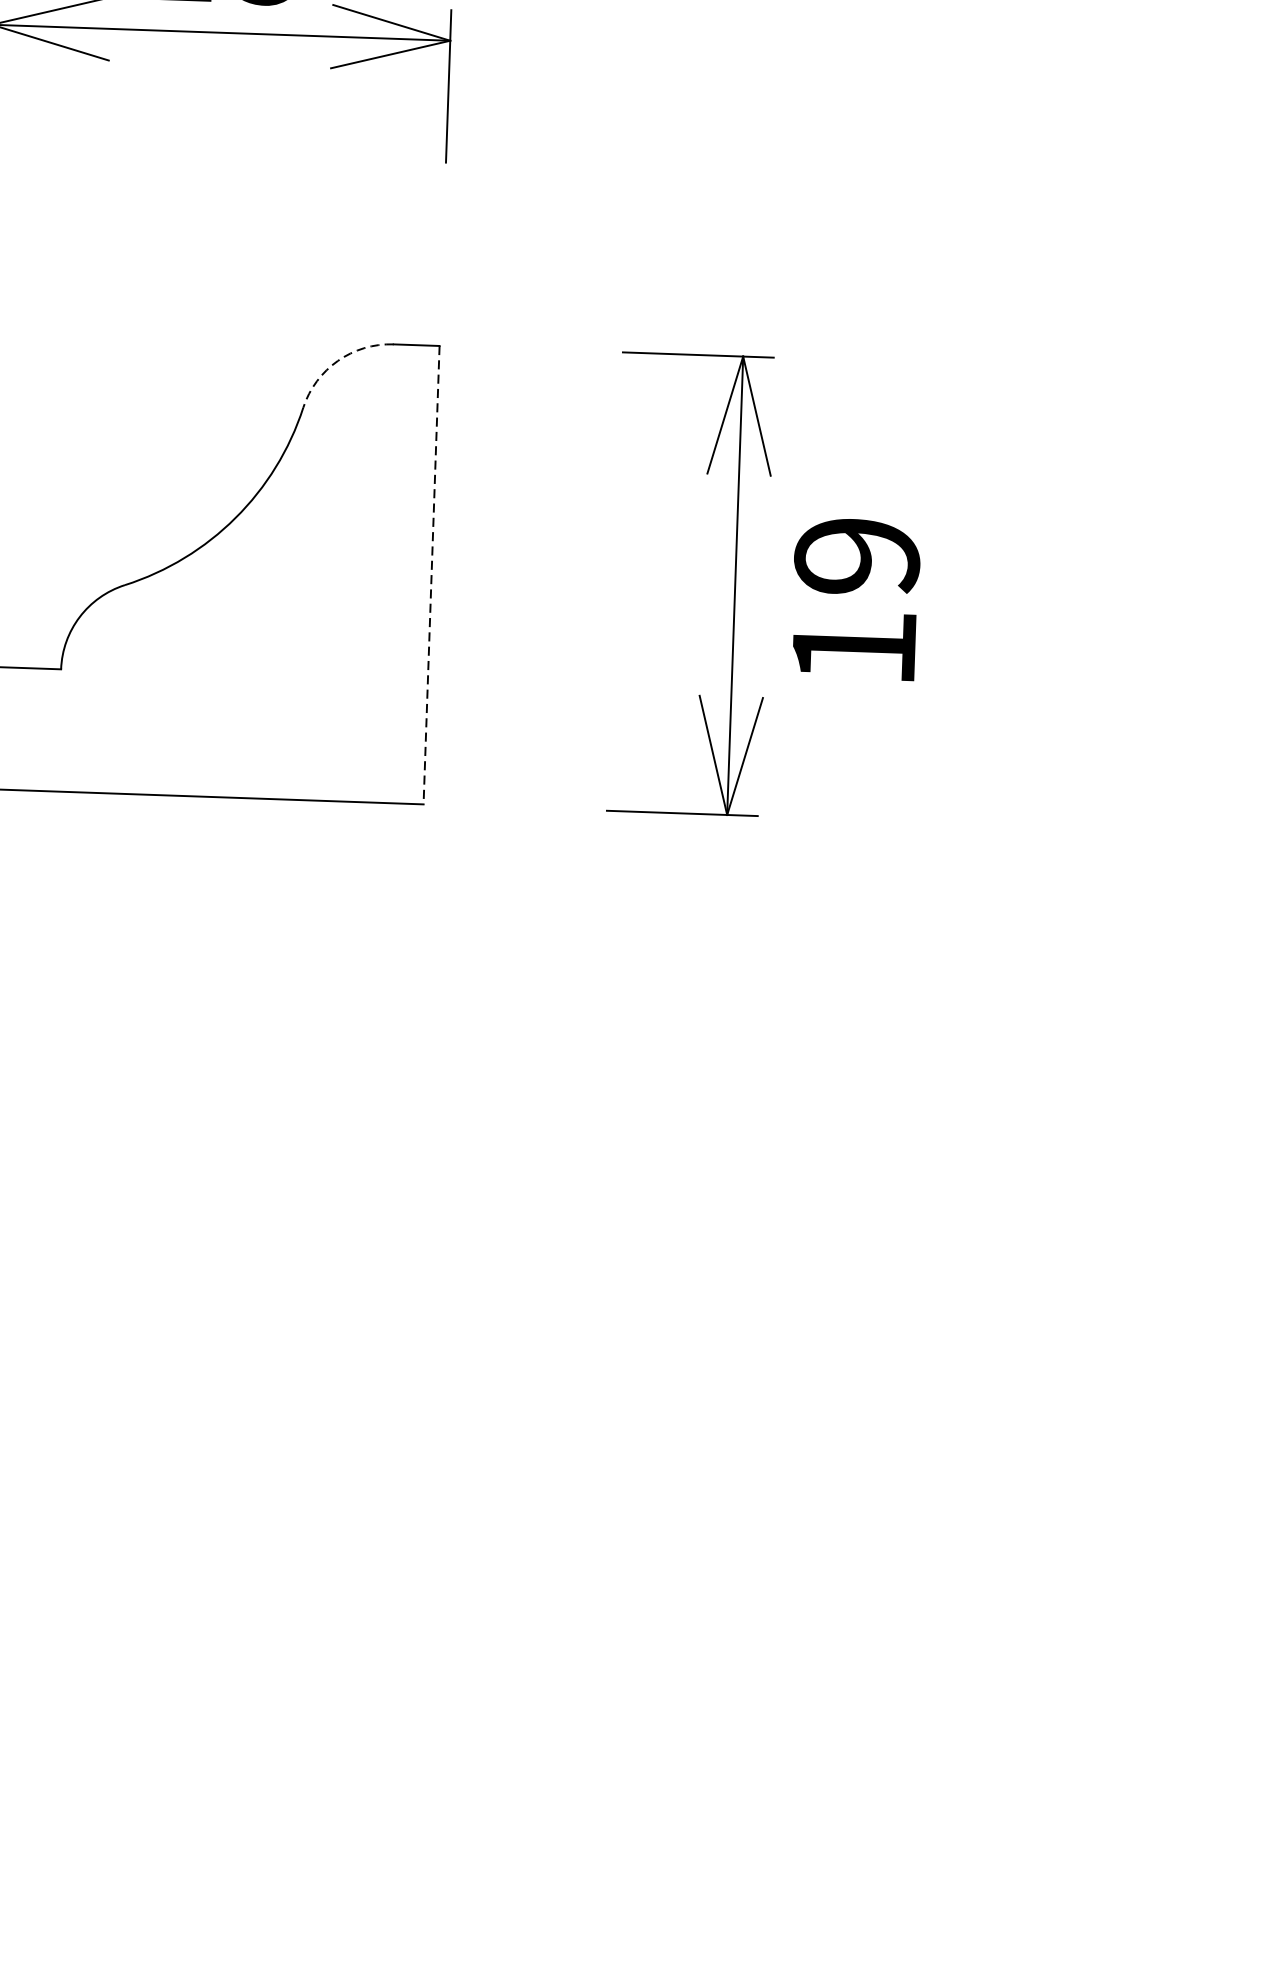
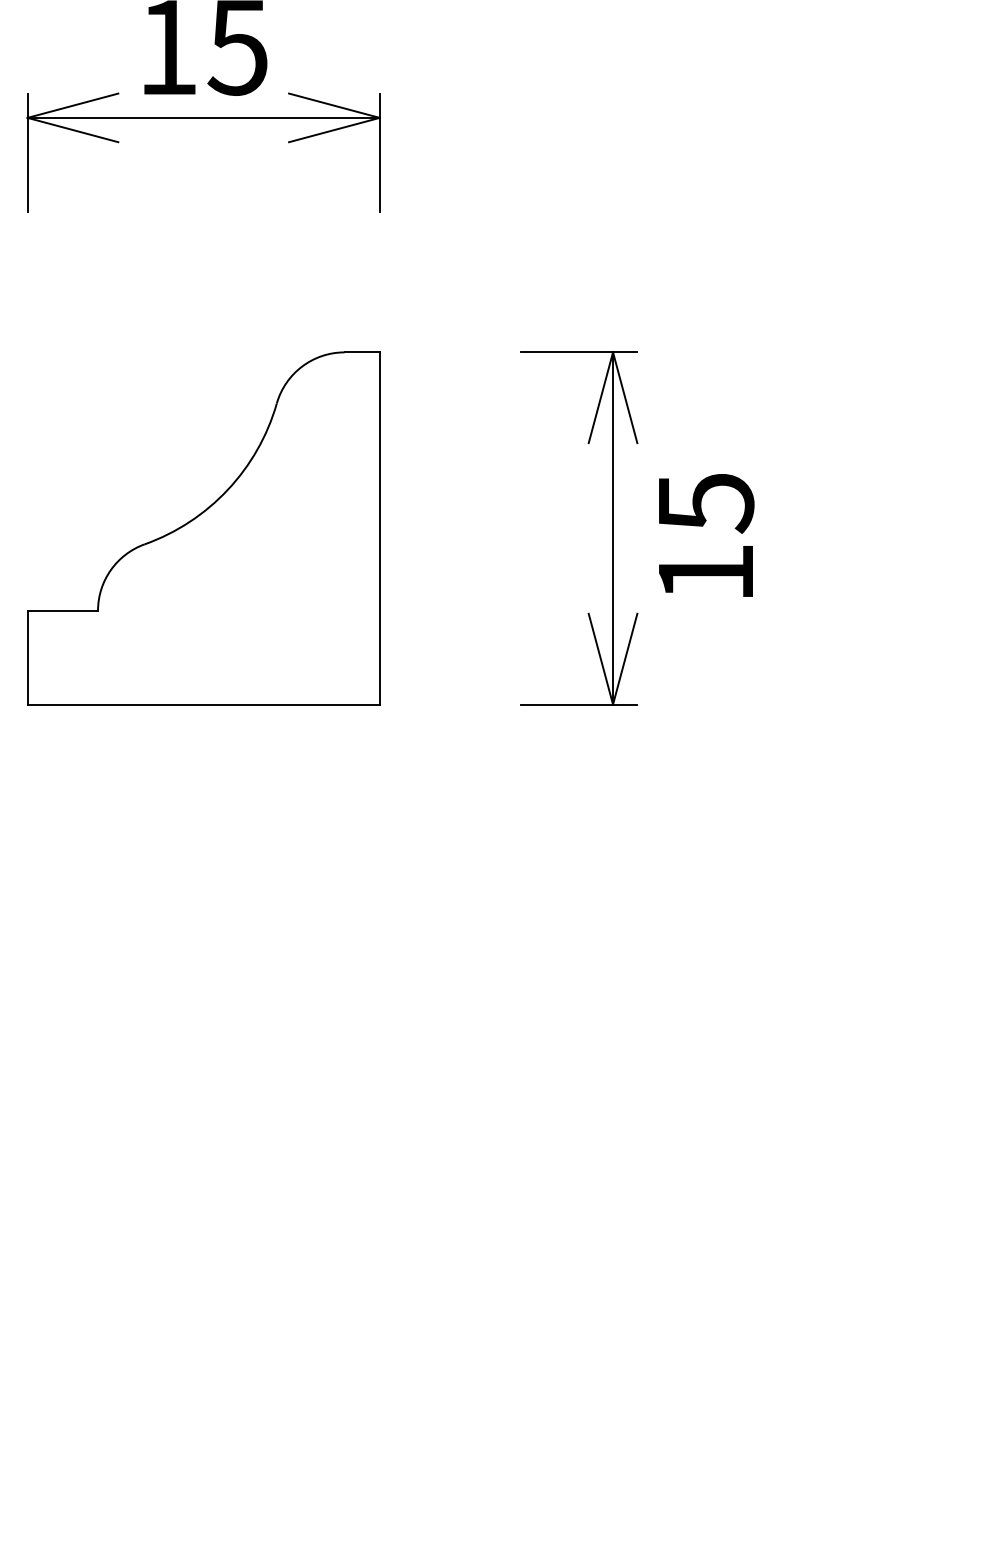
arc: (338, 360) -> (302, 366), dashed -> solid
text: (856, 557) -> (705, 503), 19 -> 15
line: (431, 575) -> (379, 528), dashed -> solid

